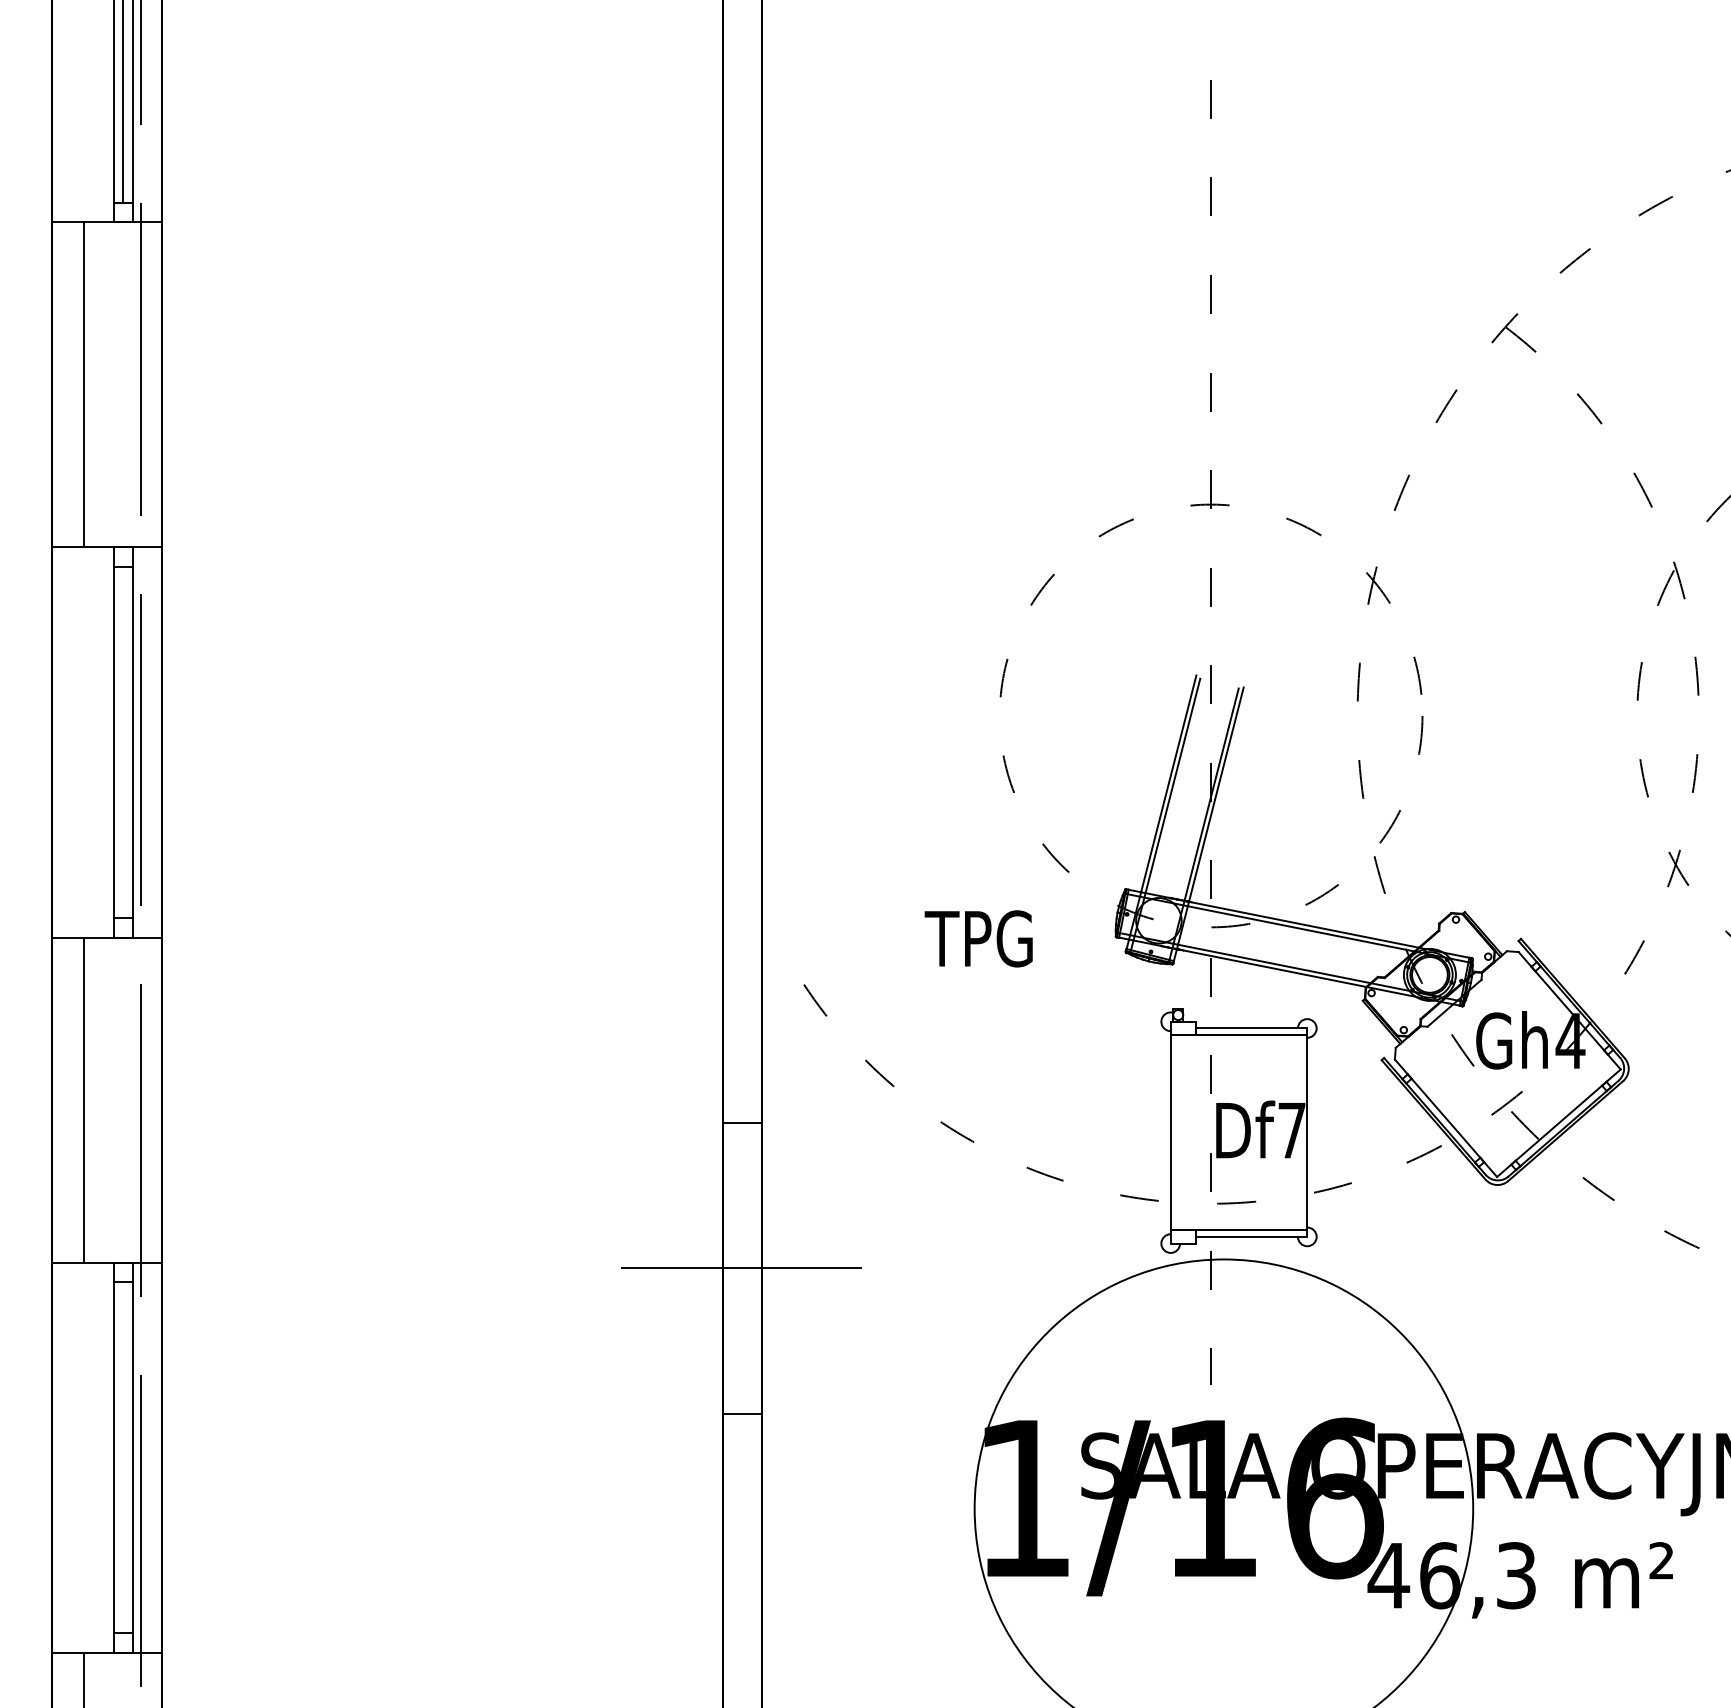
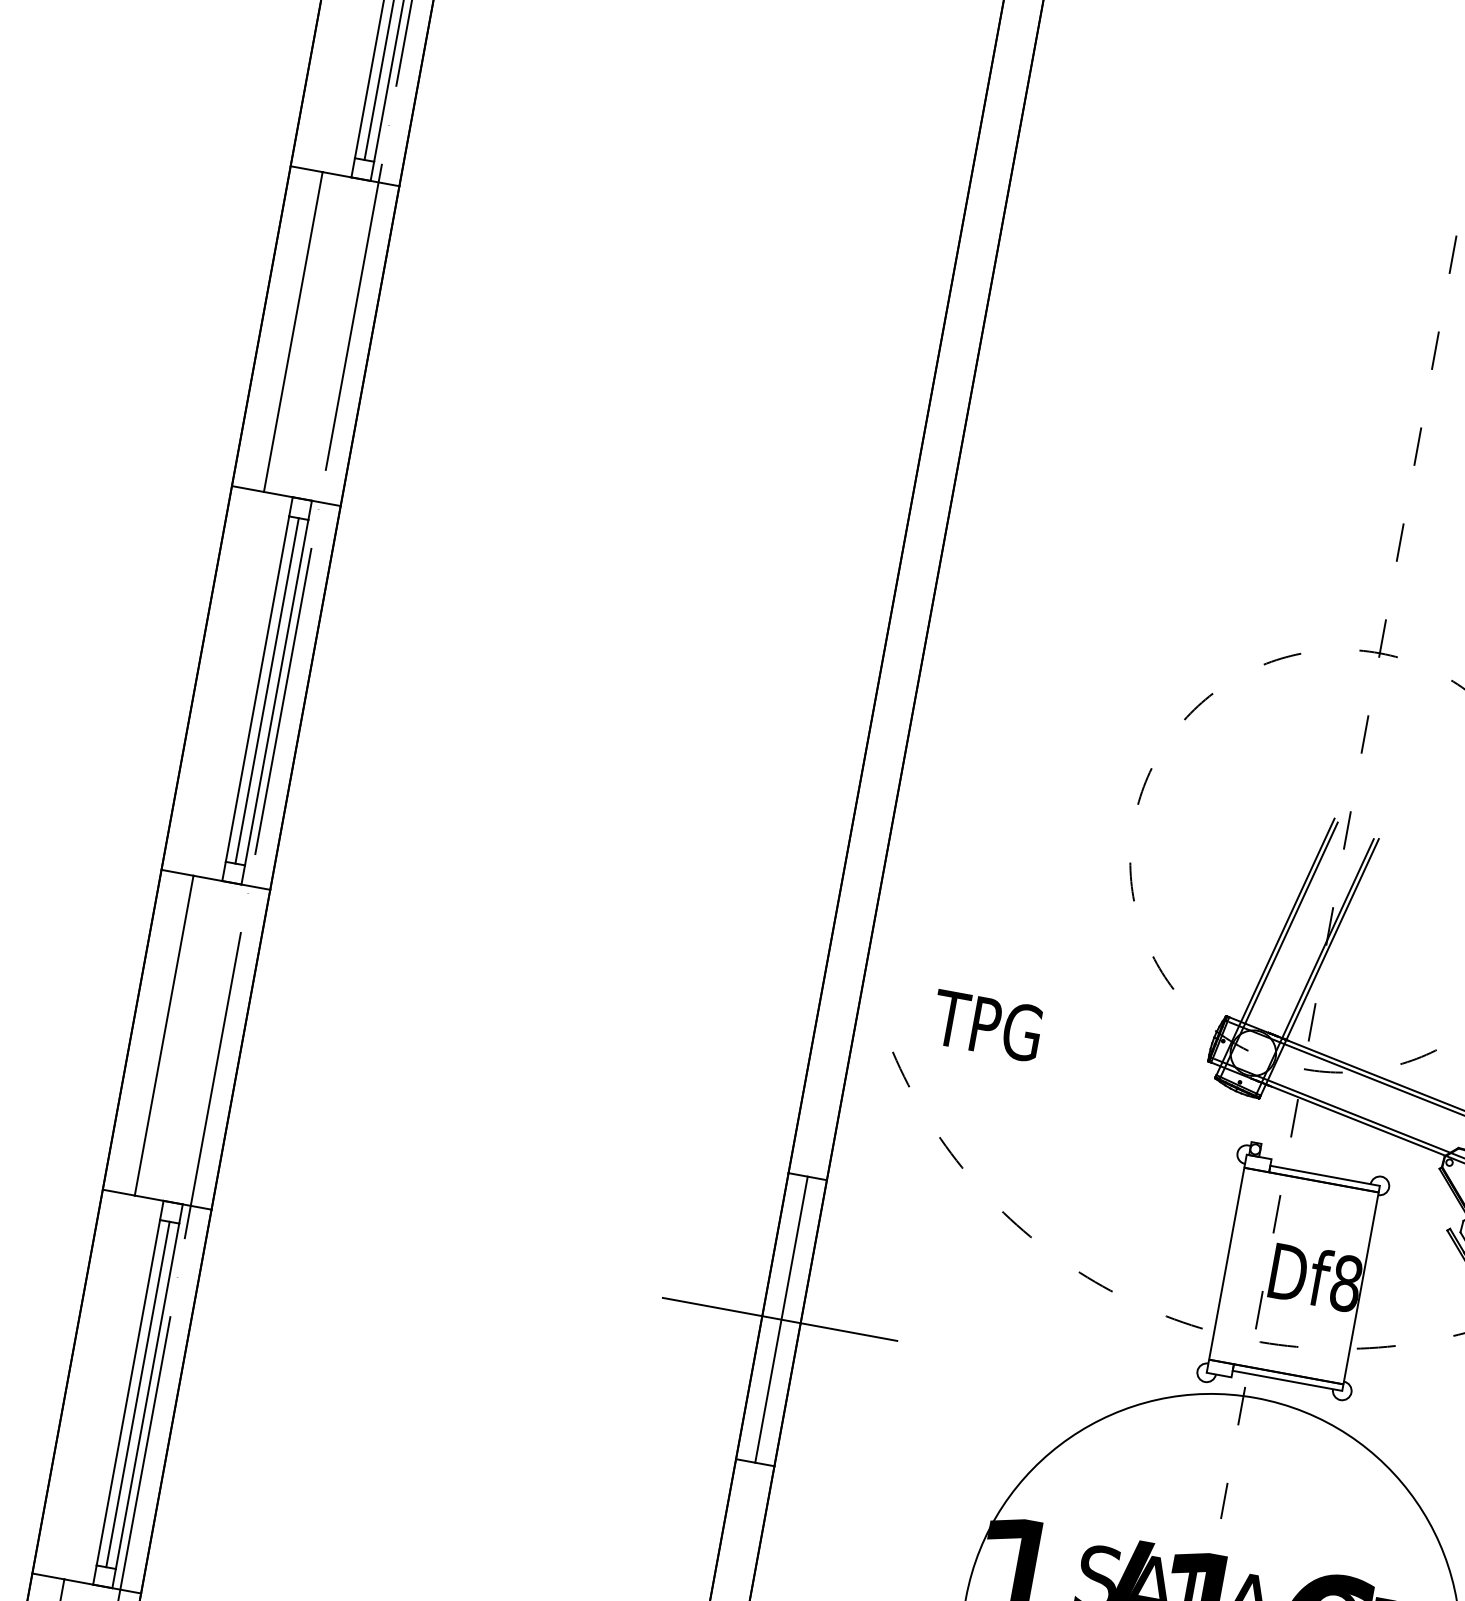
line: (123, 742) -> (267, 690), added
text: (978, 938) -> (986, 1025), moved
text: (1291, 1130) -> (1345, 1283), Df7 -> Df8
line: (742, 1267) -> (781, 1319), added
line: (123, 1457) -> (138, 1394), added

